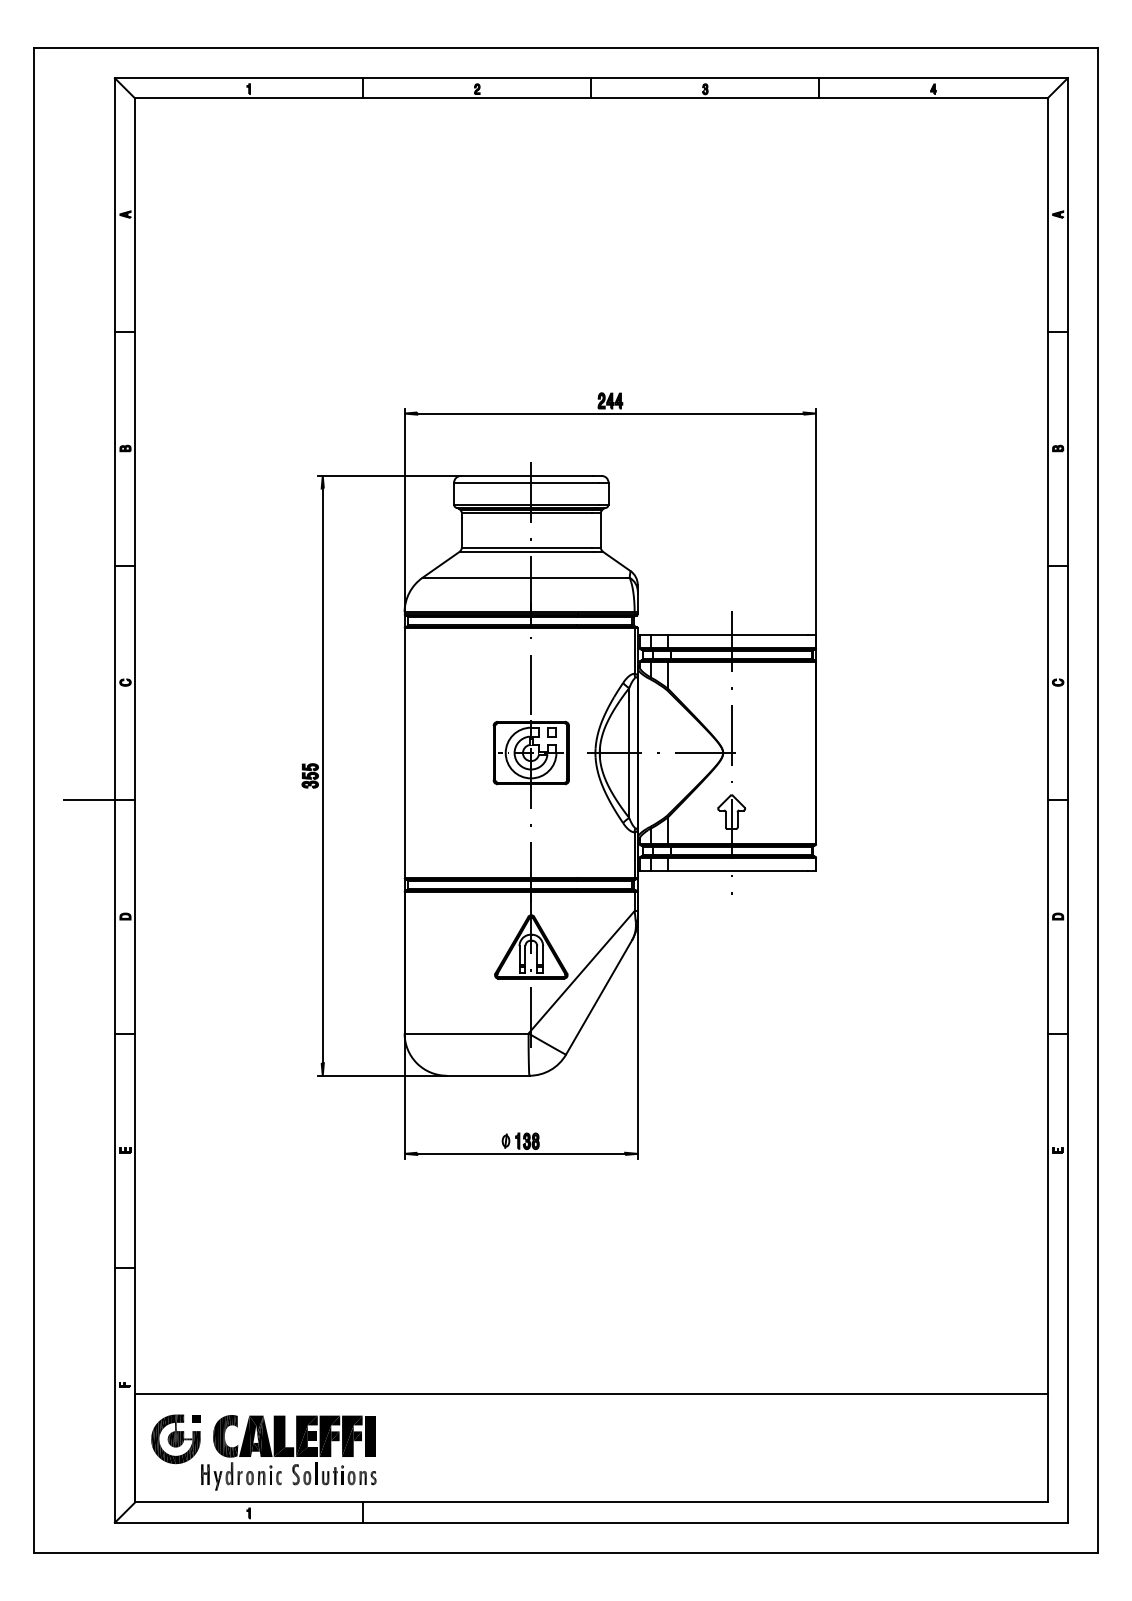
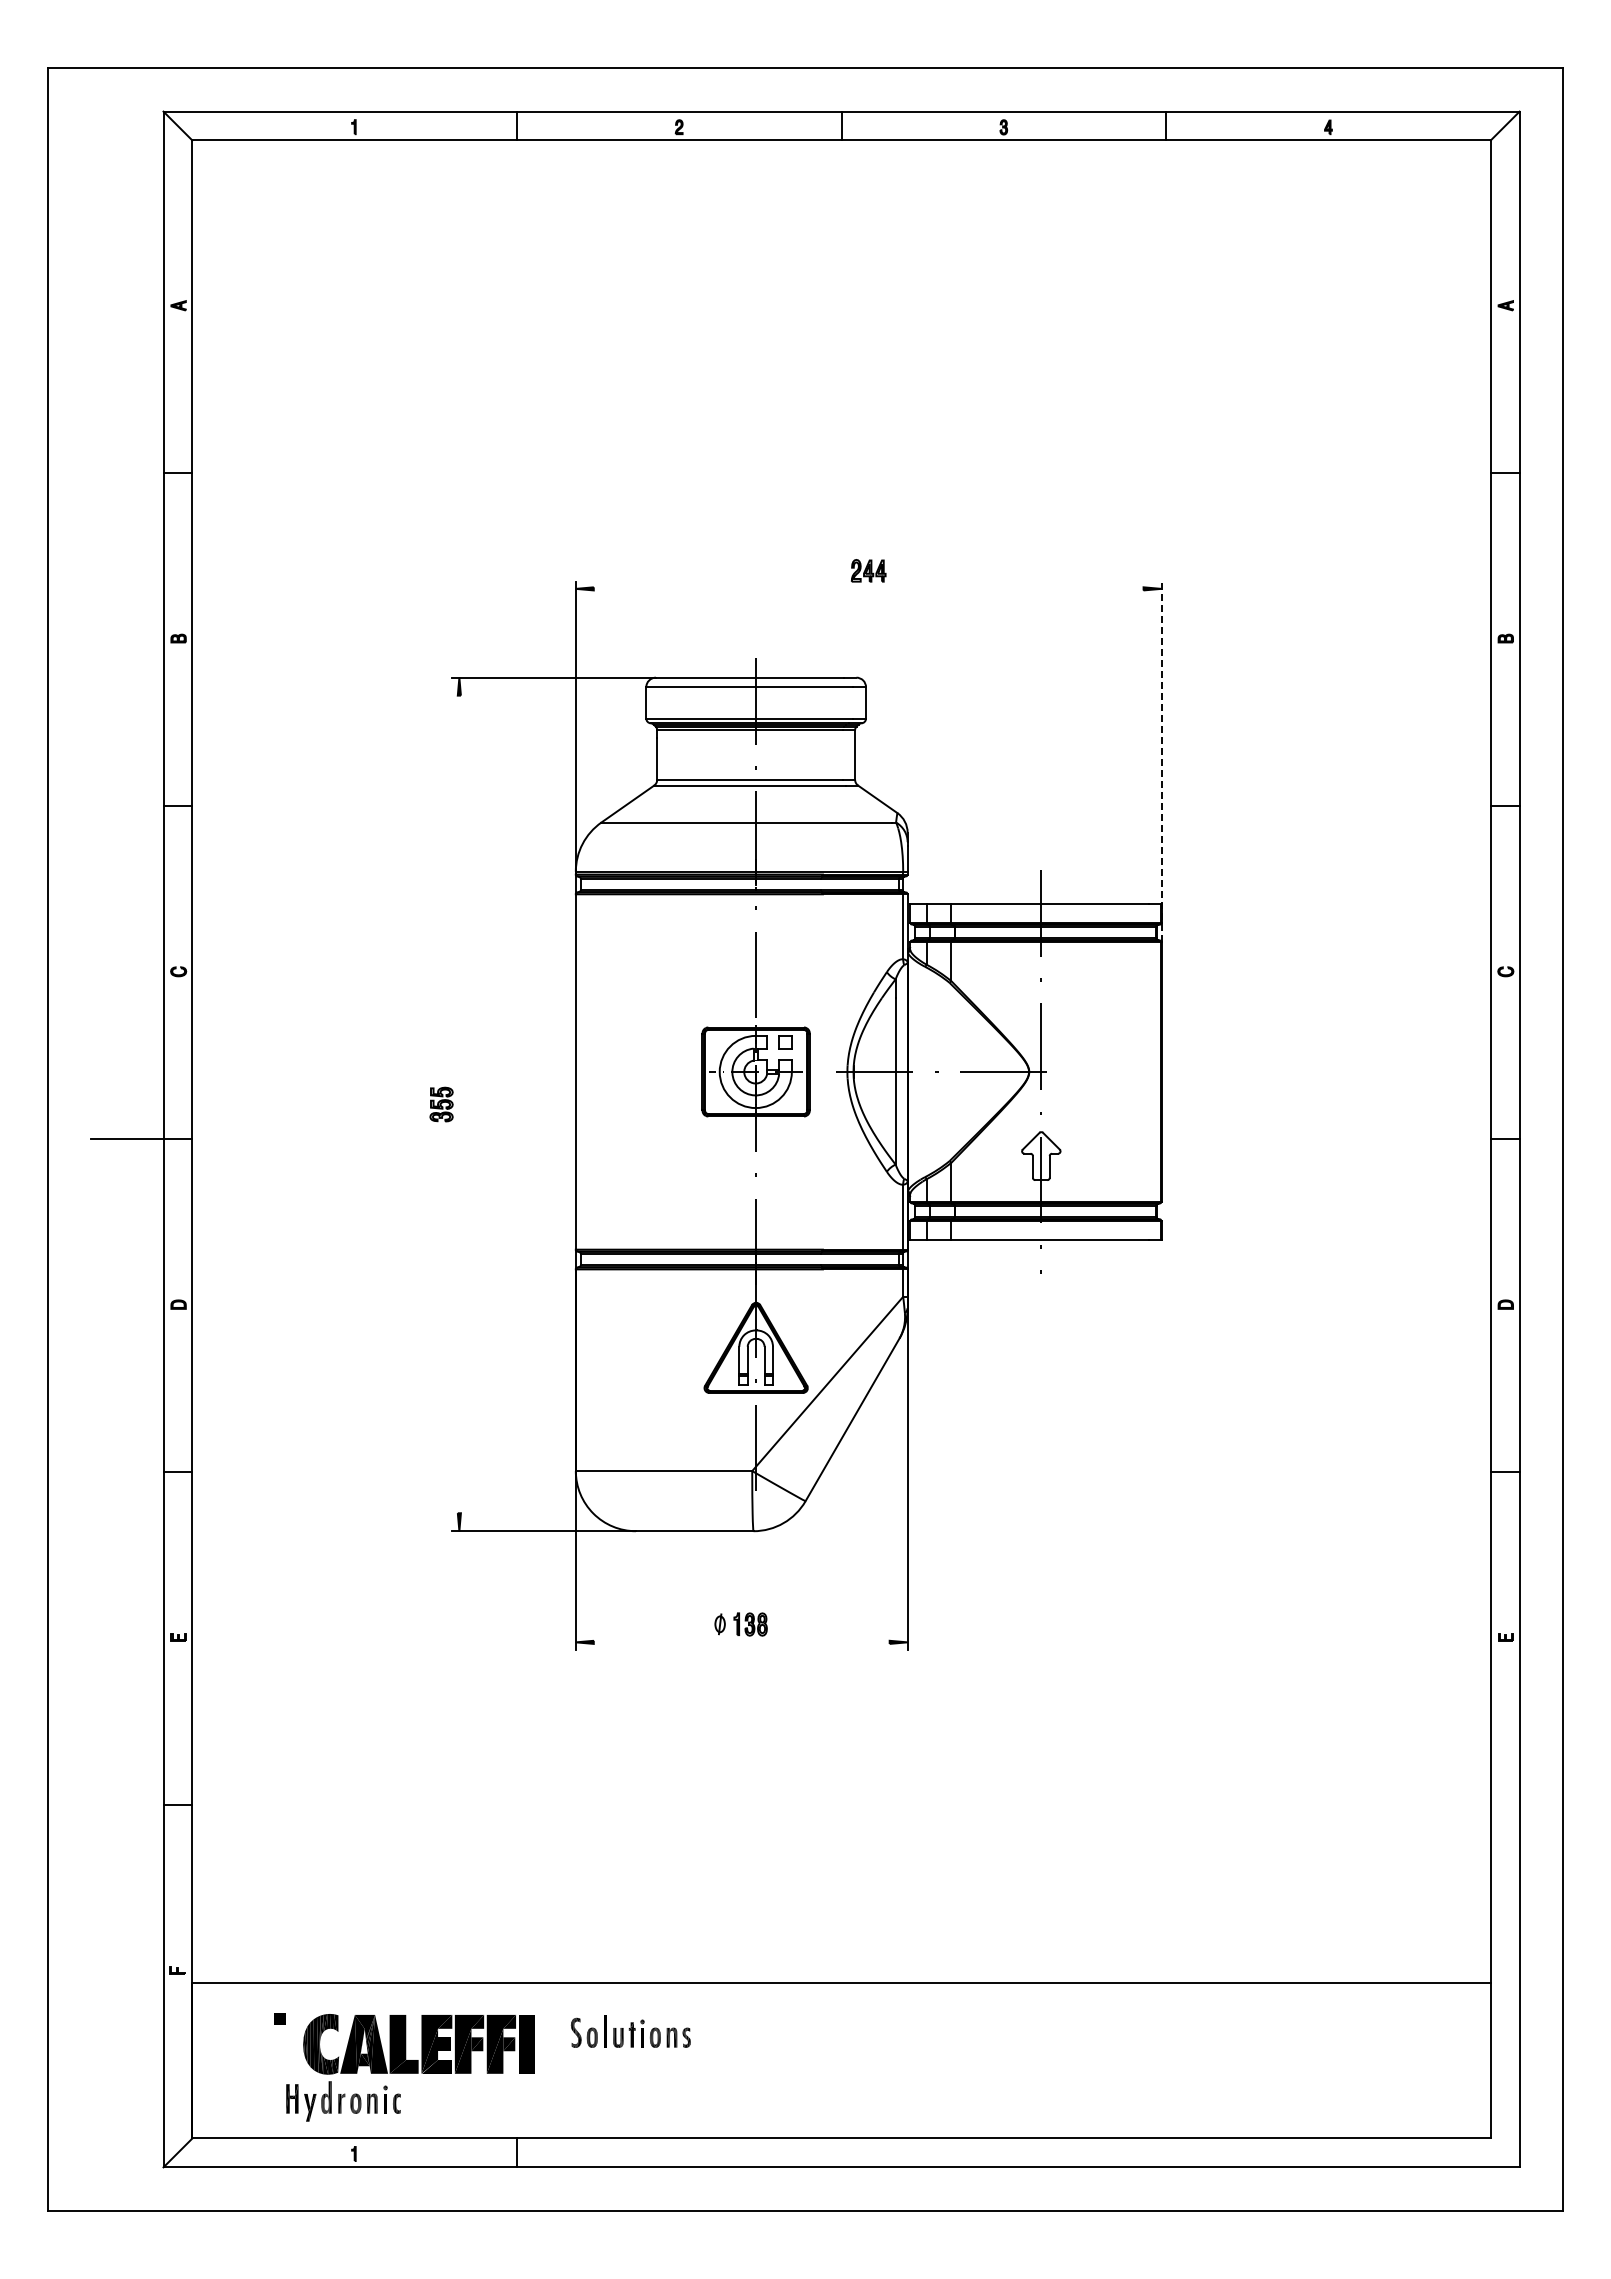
line: (610, 413) -> (868, 588), removed
line: (816, 534) -> (1161, 761), solid -> dashed
line: (322, 775) -> (459, 1104), removed
line: (521, 1153) -> (741, 1642), removed
part: (176, 1439) -> (250, 2048), removed
part: (334, 1473) -> (630, 2031), moved

